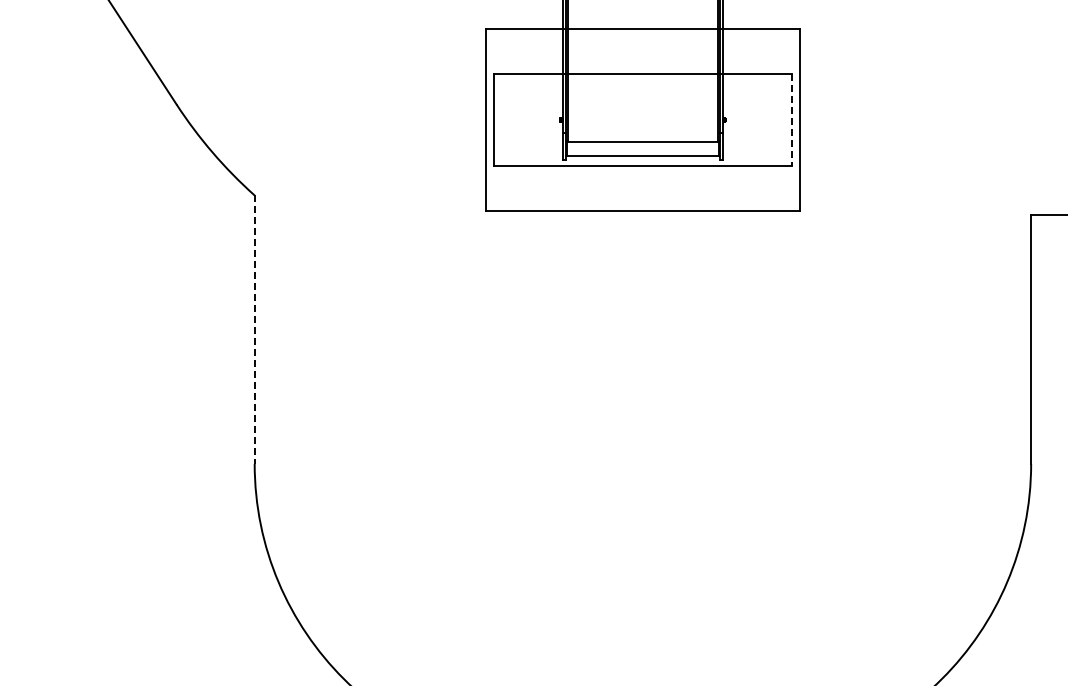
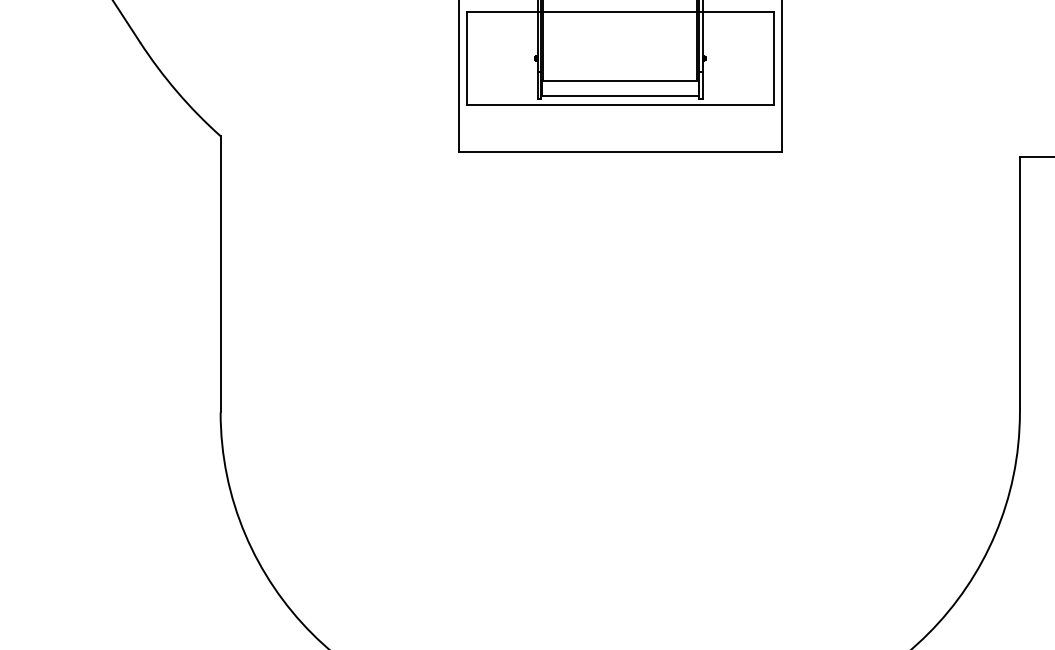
line: (792, 120) -> (774, 59), dashed -> solid
line: (254, 330) -> (220, 275), dashed -> solid

